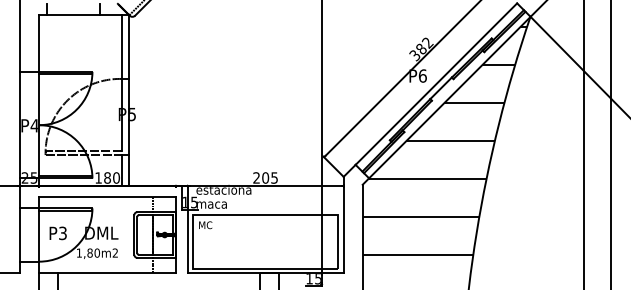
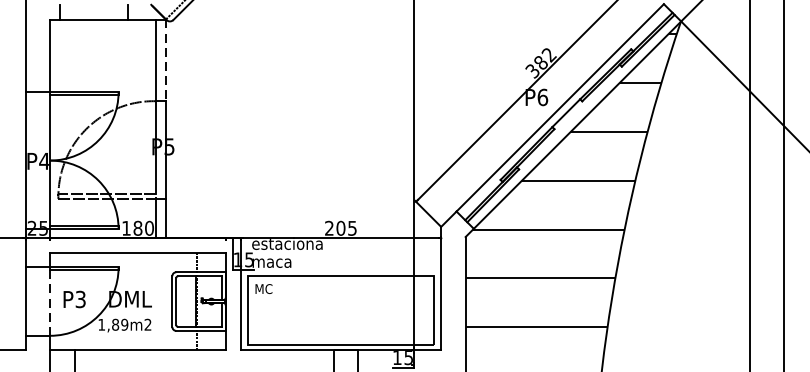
line: (129, 47) -> (166, 60), solid -> dashed
line: (39, 236) -> (50, 303), solid -> dashed
text: (96, 253) -> (123, 325), 1,80m2 -> 1,89m2

